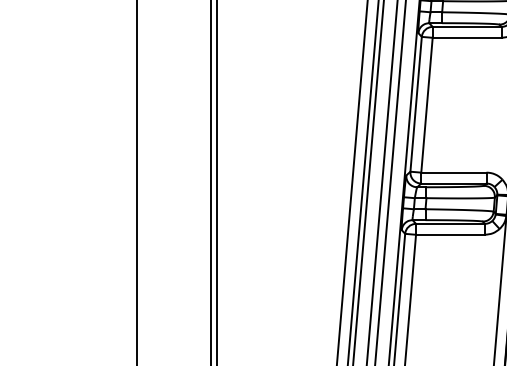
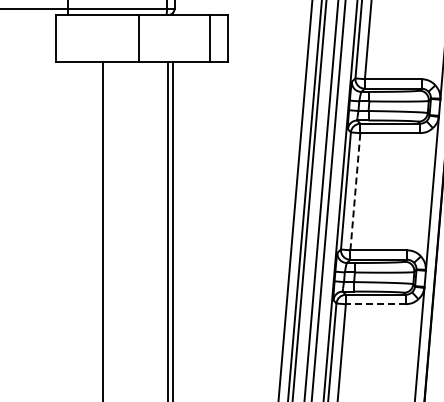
line: (427, 104) -> (355, 191), solid -> dashed
line: (450, 235) -> (375, 304), solid -> dashed

